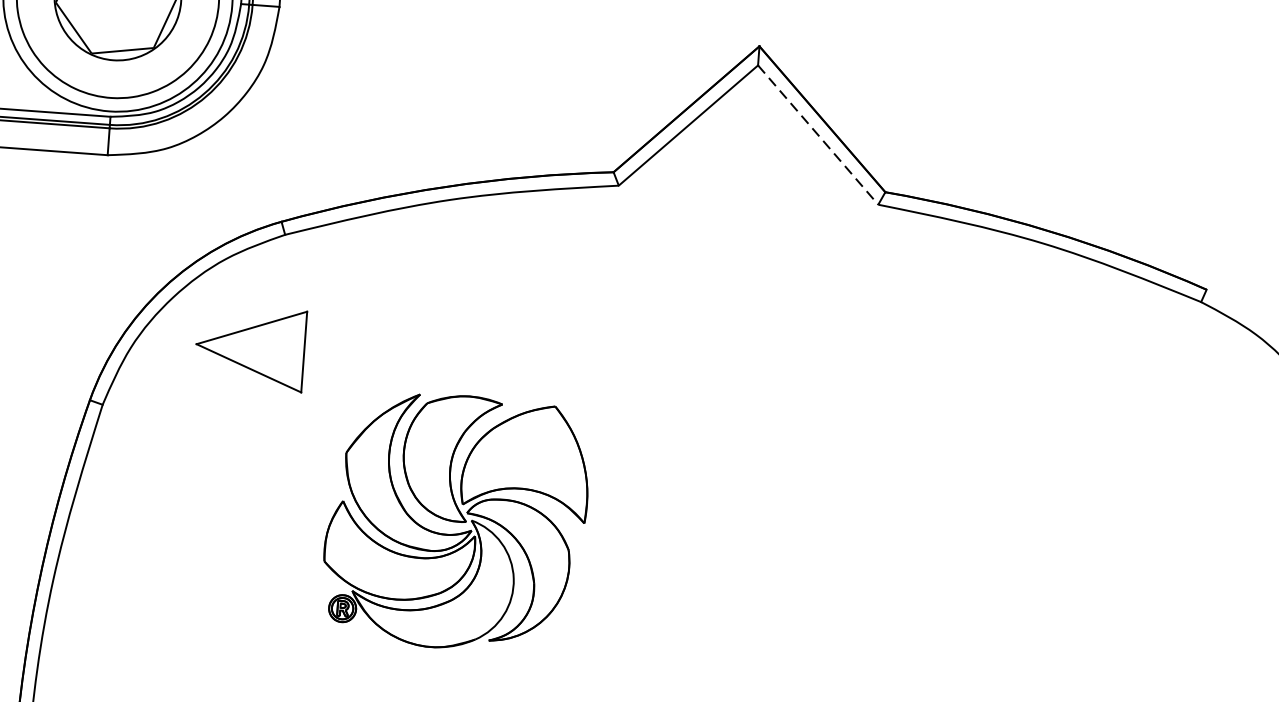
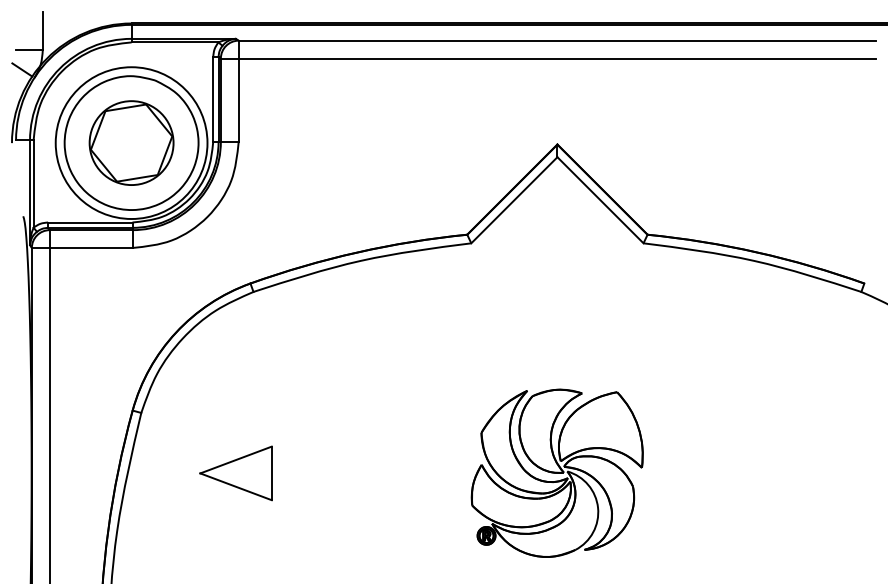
line: (818, 135) -> (600, 200), dashed -> solid
part: (249, 348) -> (235, 473), moved
part: (455, 520) -> (556, 472), moved

